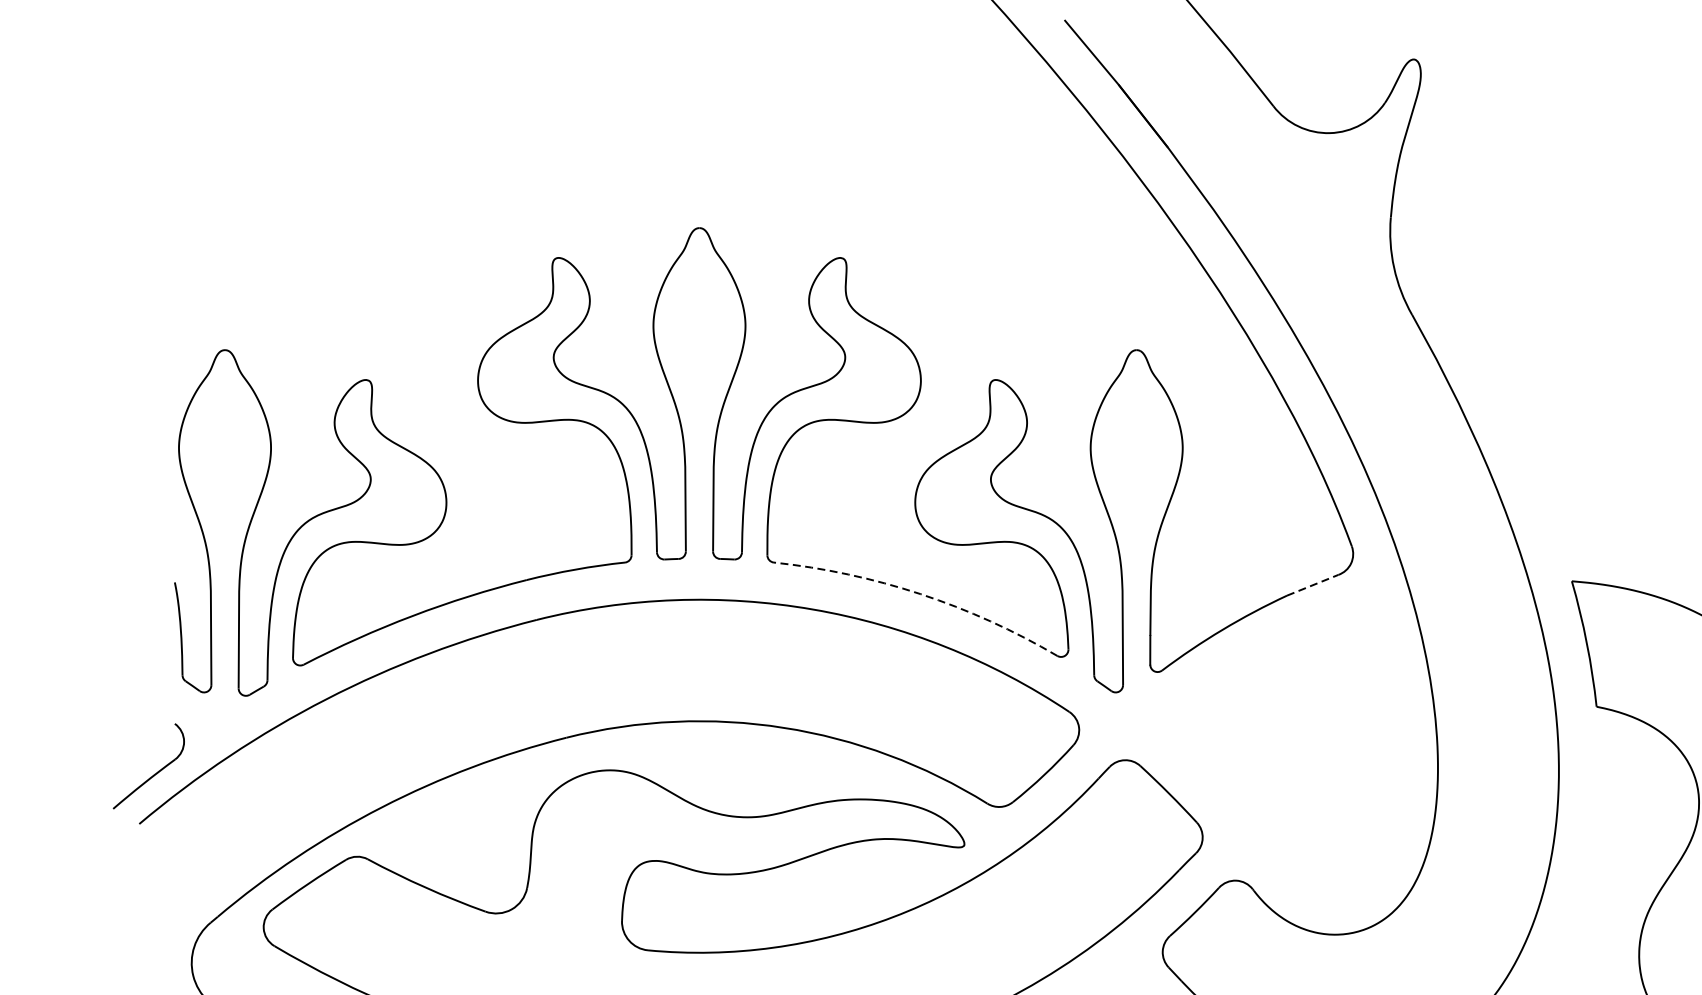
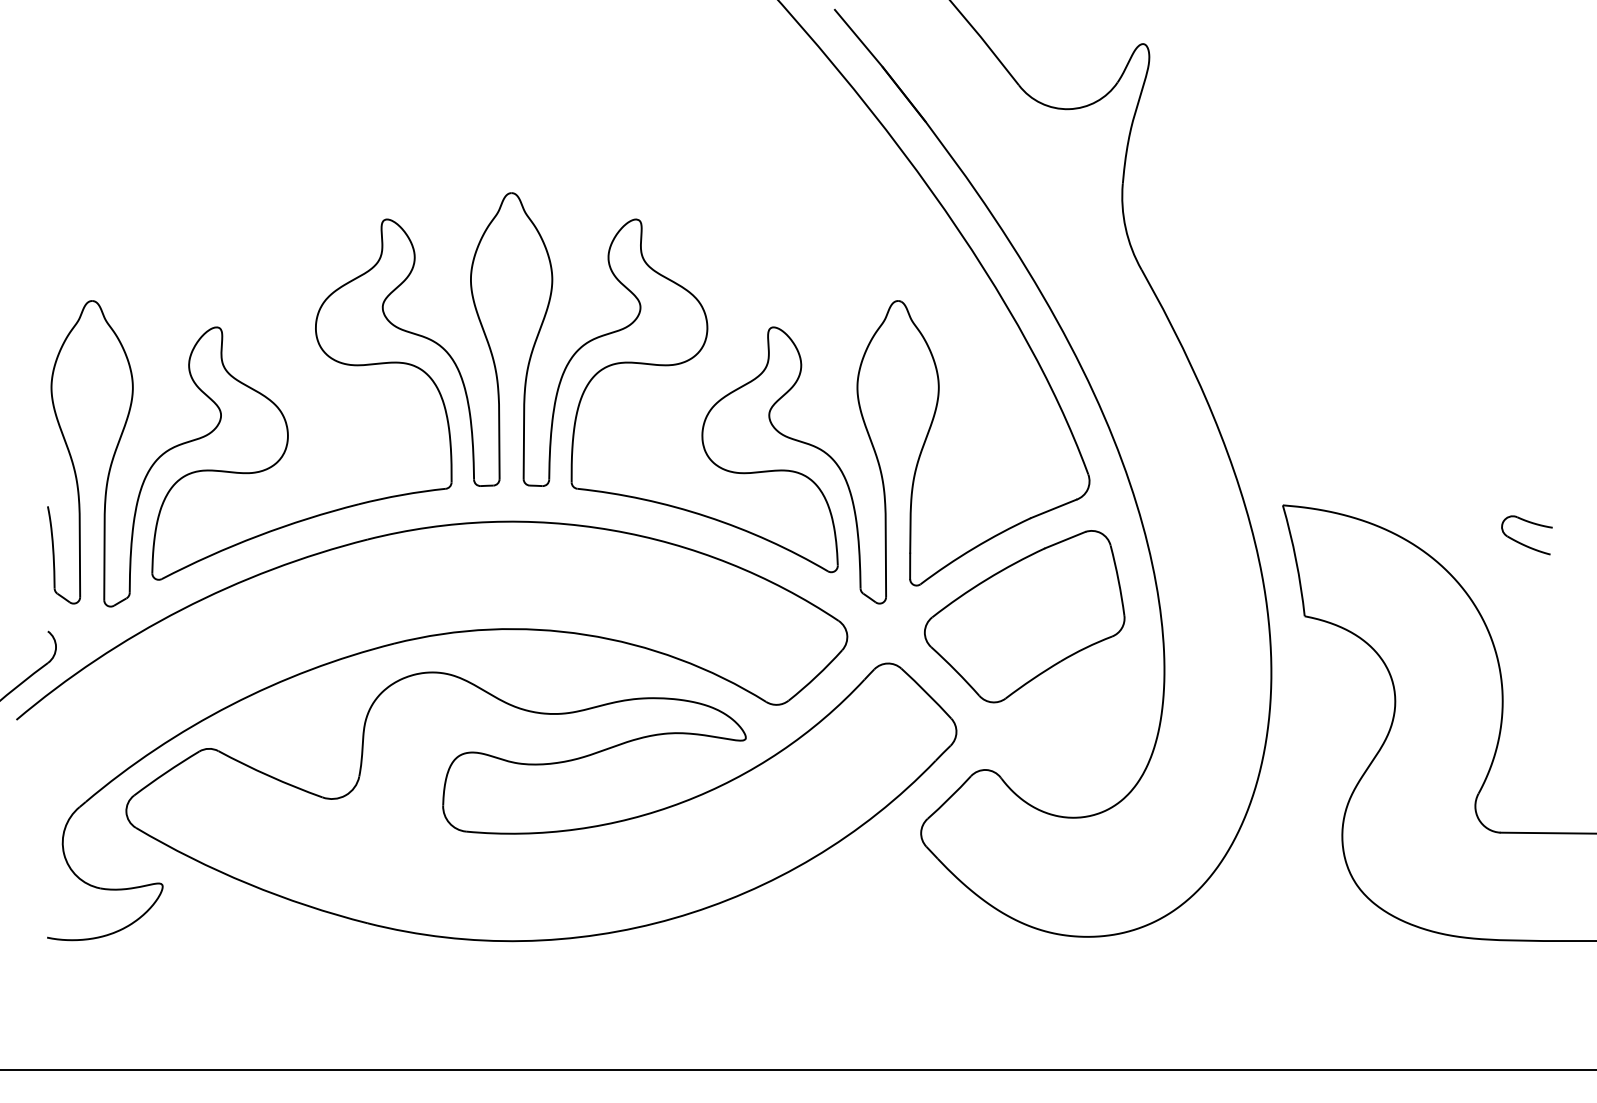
line: (1312, 584) -> (1053, 508), dashed -> solid
arc: (921, 593) -> (707, 516), dashed -> solid
part: (1279, 707) -> (1024, 616), added

